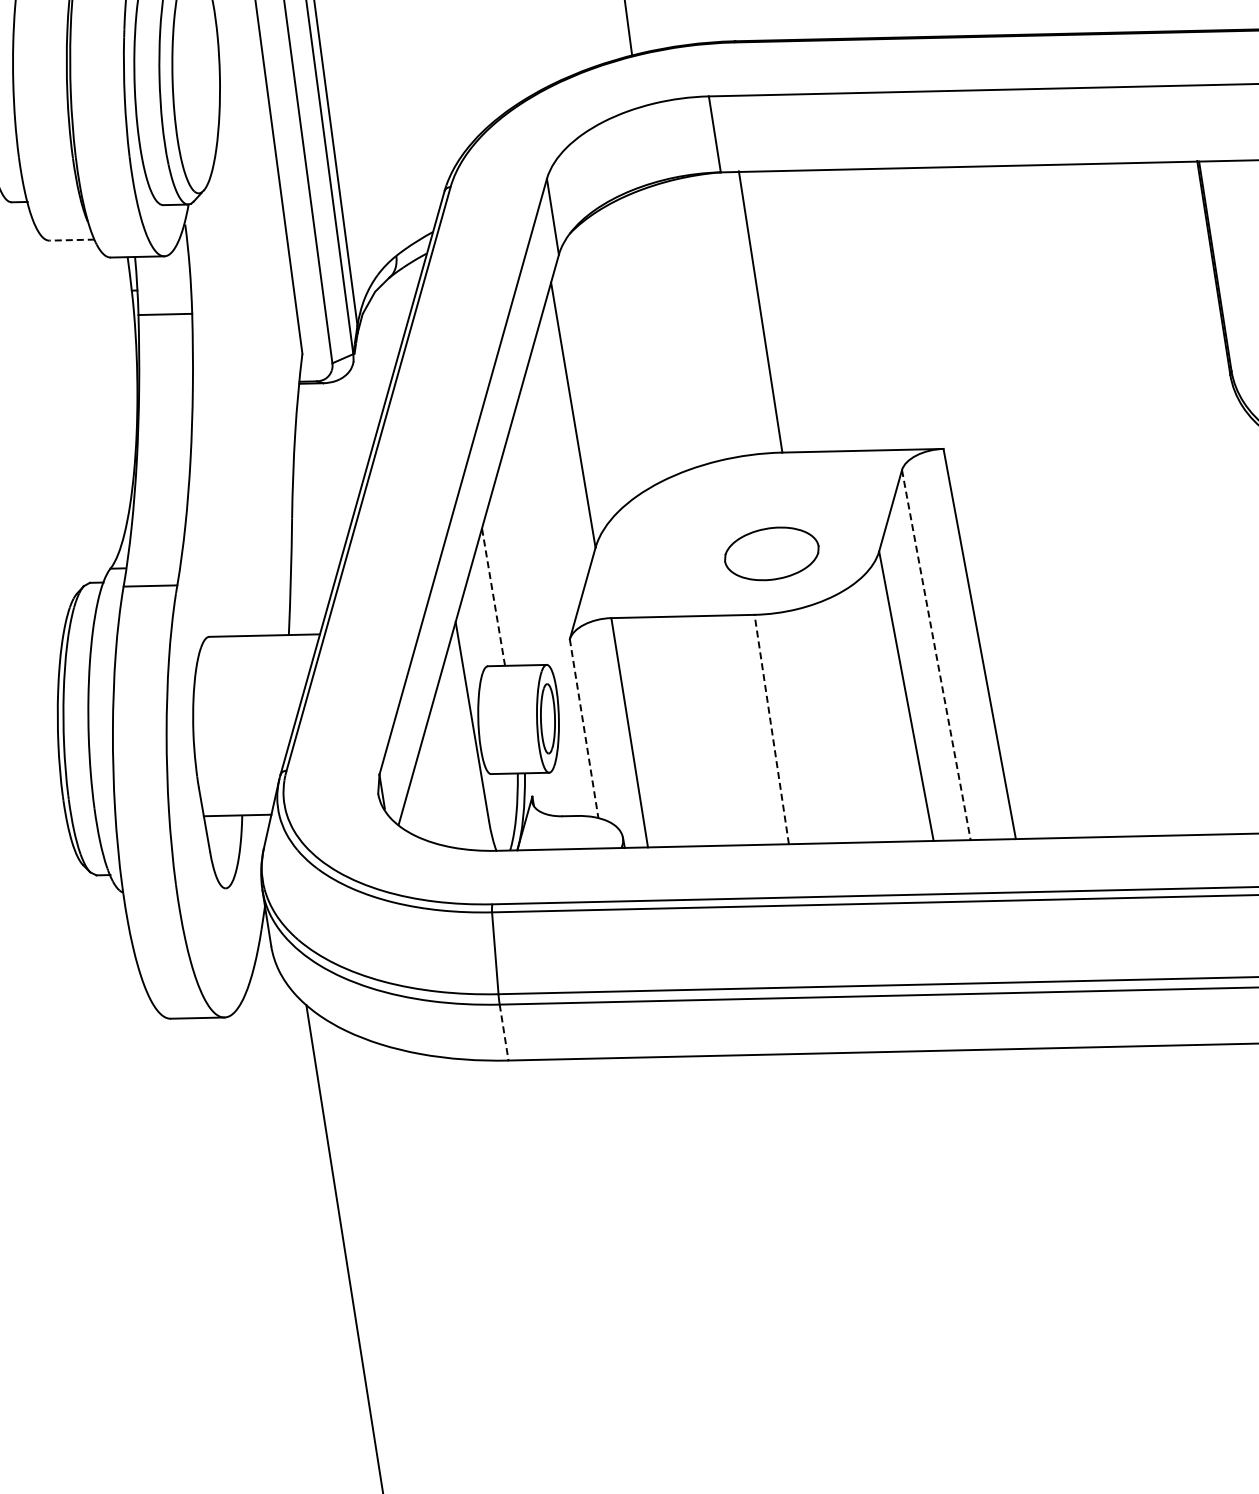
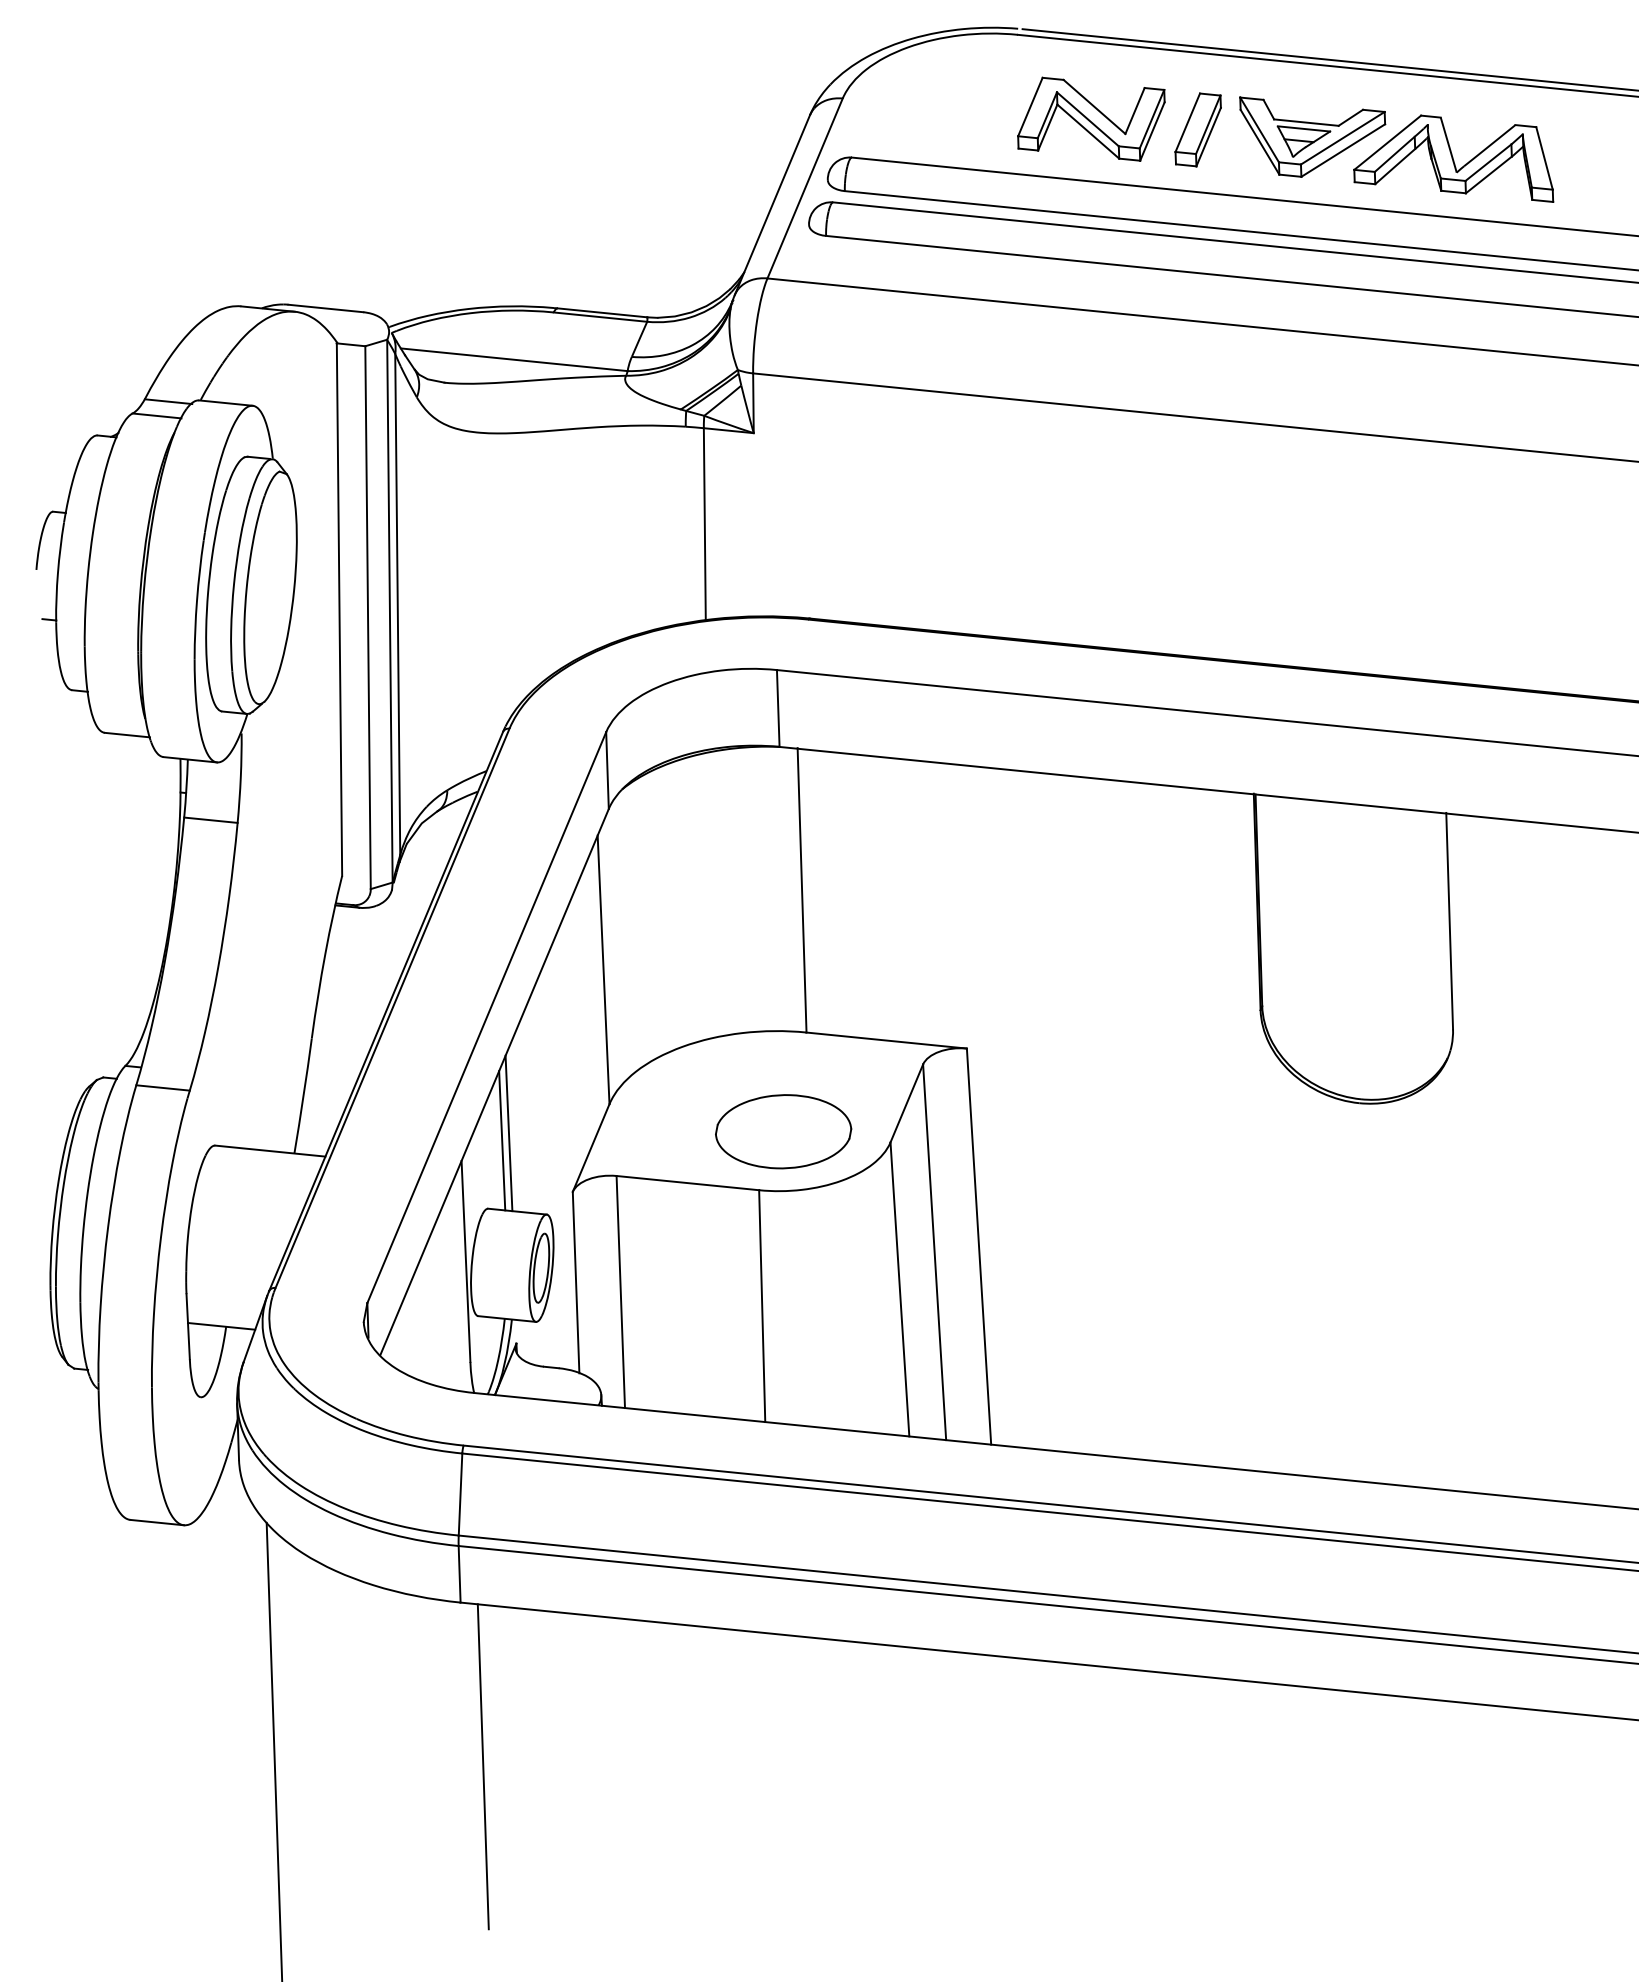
line: (72, 240) -> (127, 735), dashed -> solid
part: (771, 553) -> (783, 1131), size x1.43
line: (498, 589) -> (508, 1133), added
line: (493, 596) -> (502, 1140), dashed -> solid
line: (936, 655) -> (934, 1252), dashed -> solid
line: (584, 728) -> (576, 1282), dashed -> solid
line: (772, 729) -> (762, 1306), dashed -> solid
line: (504, 1032) -> (459, 1574), dashed -> solid
line: (550, 1220) -> (482, 1766), added

